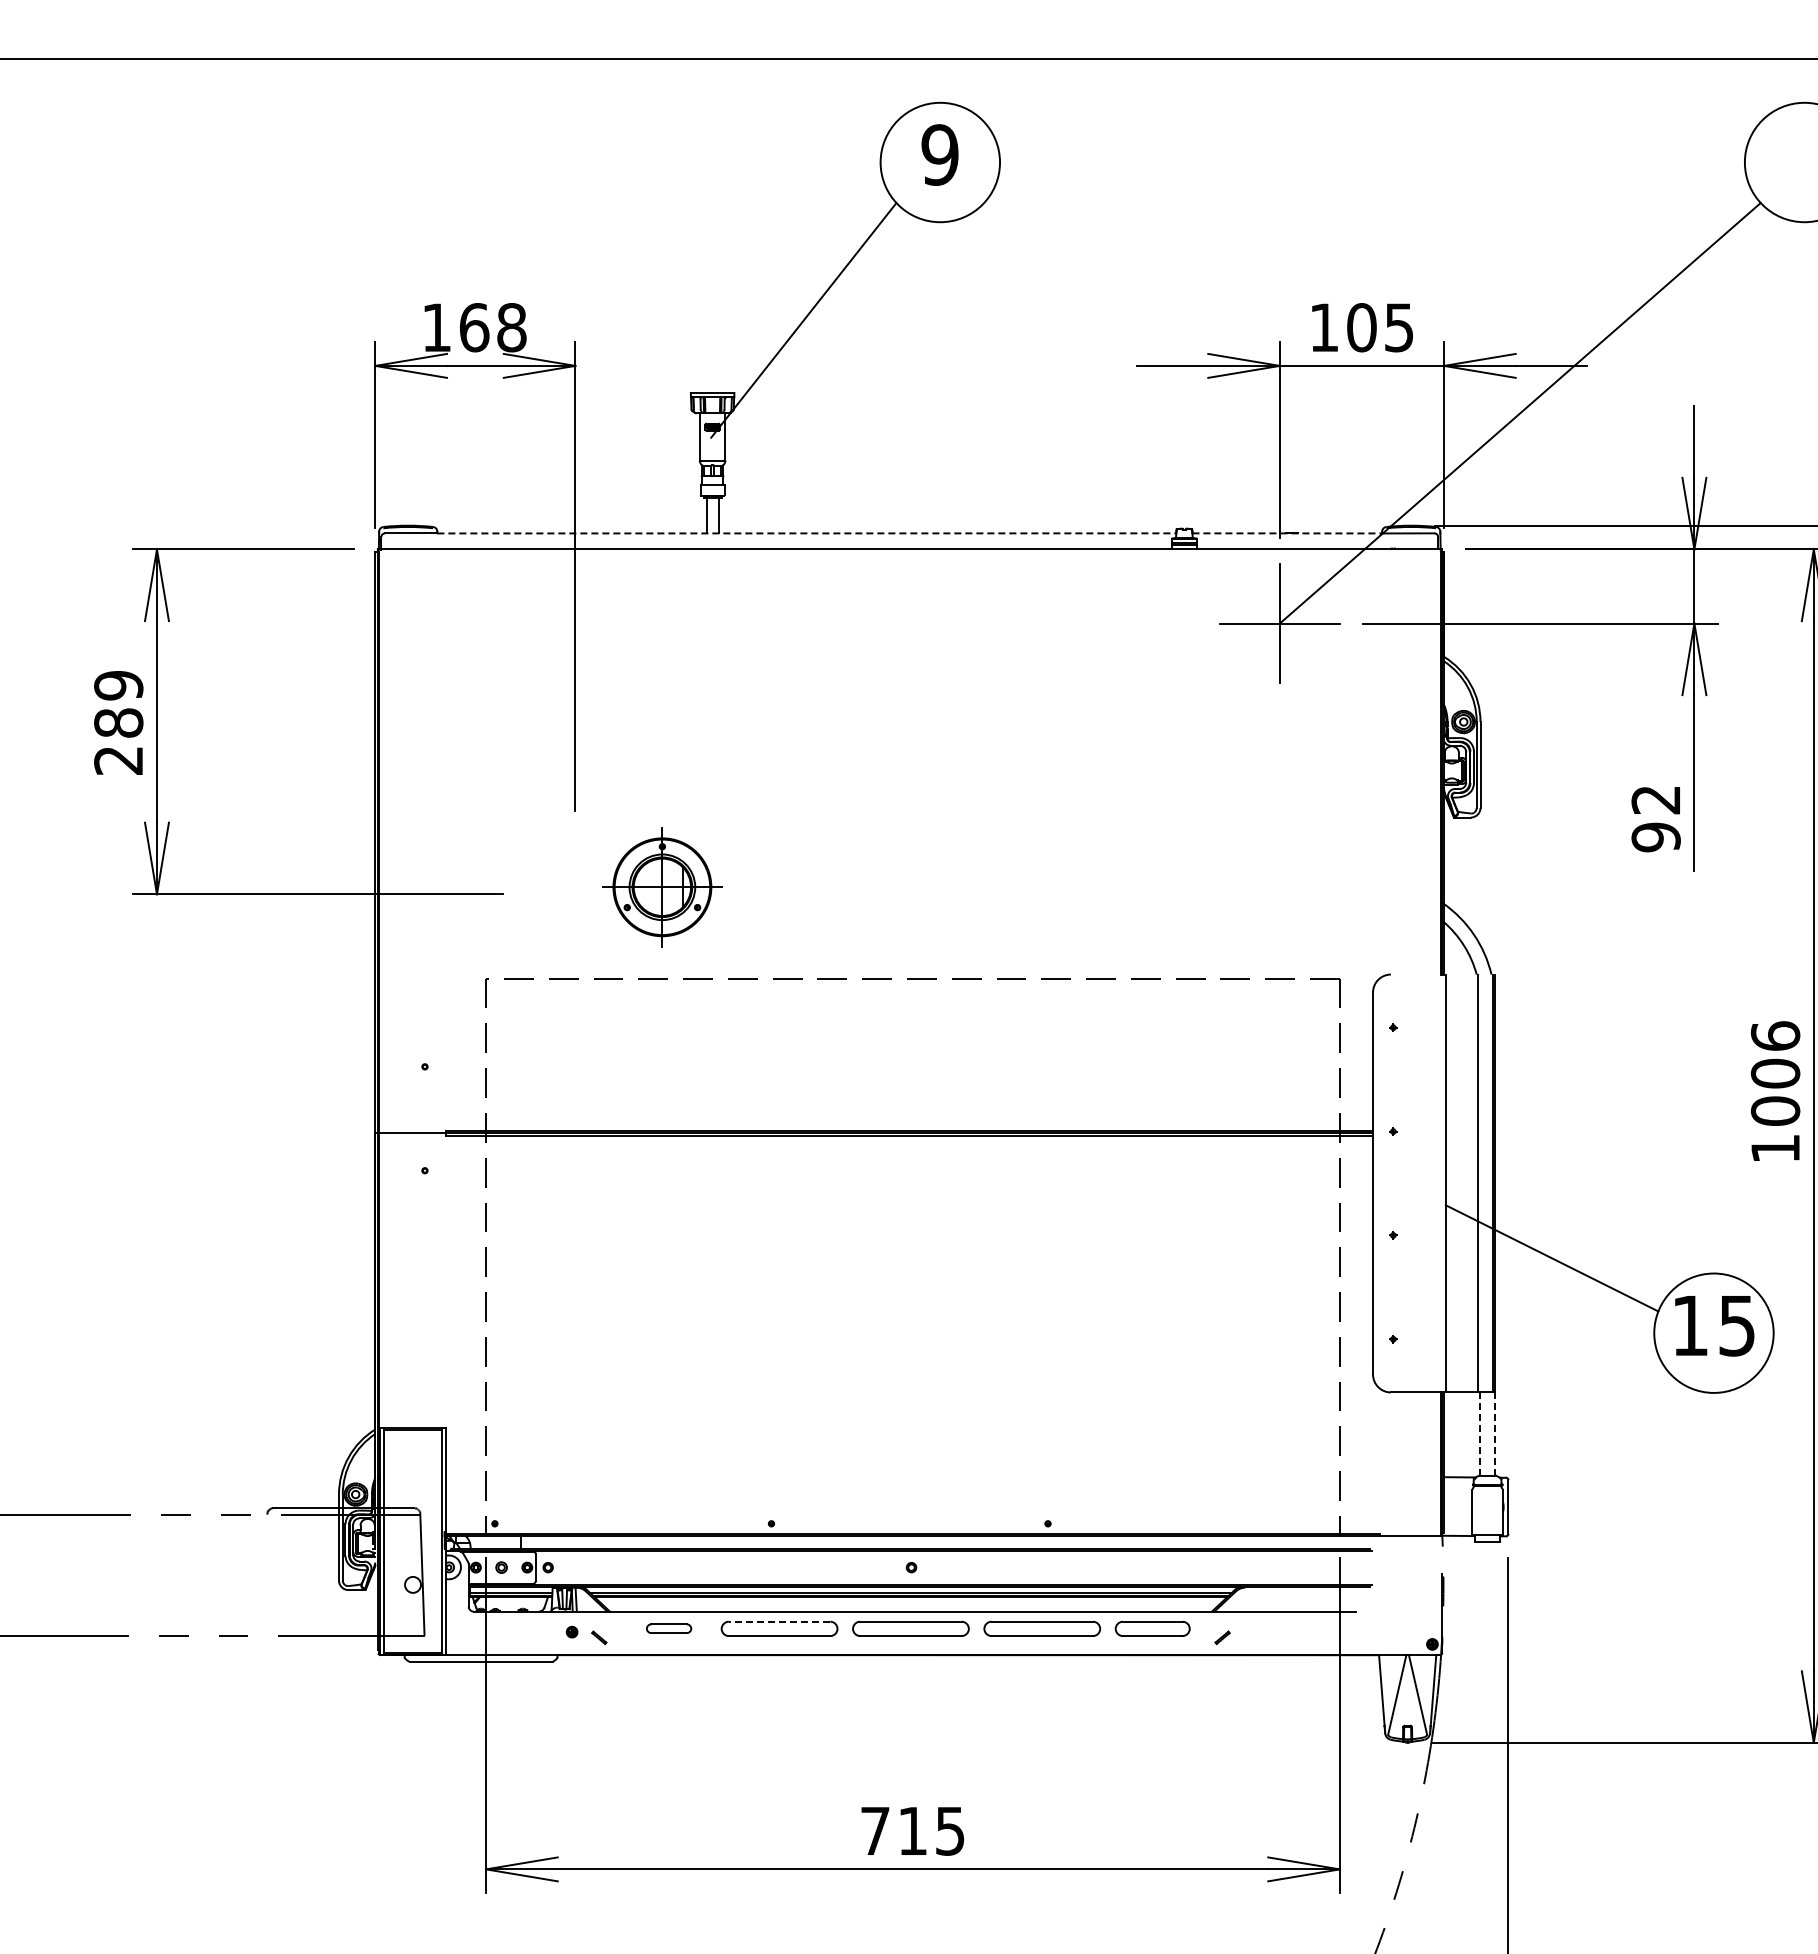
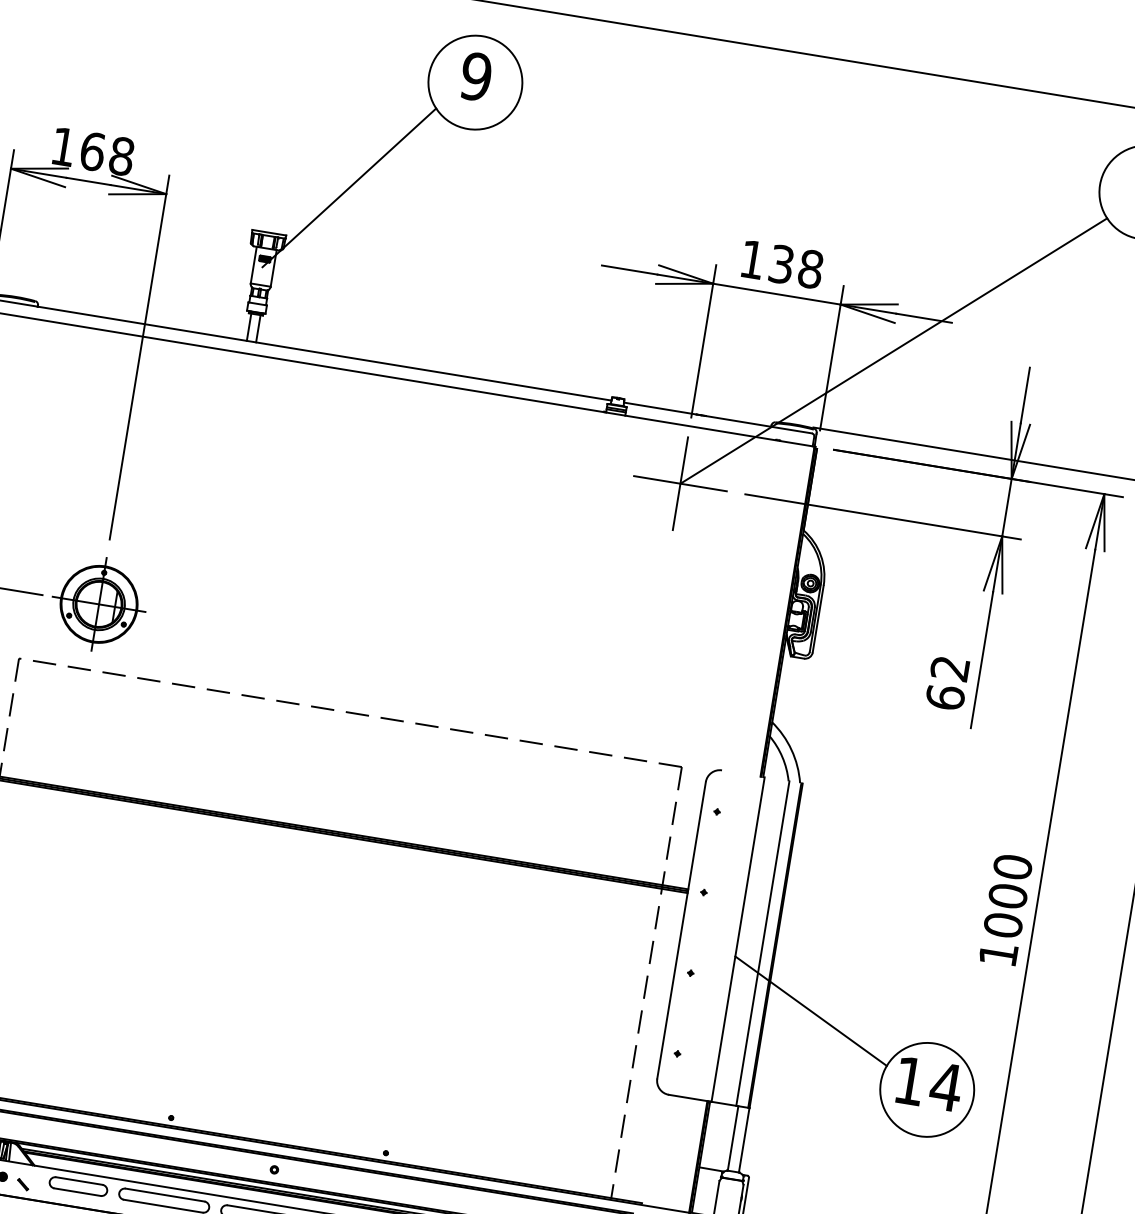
text: (1380, 327) -> (796, 266), 105 -> 138
line: (807, 533) -> (325, 353), dashed -> solid
line: (1287, 533) -> (697, 414), dashed -> solid
text: (1655, 837) -> (944, 697), 92 -> 62
part: (662, 887) -> (99, 604), moved
text: (1775, 1035) -> (1012, 866), 1006 -> 1000
text: (1736, 1326) -> (945, 1087), 15 -> 14
line: (1480, 1434) -> (733, 1138), dashed -> solid
line: (1494, 1434) -> (743, 1140), dashed -> solid
line: (779, 1621) -> (165, 1194), dashed -> solid
part: (668, 1628) -> (78, 1186), size x1.67

